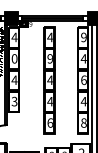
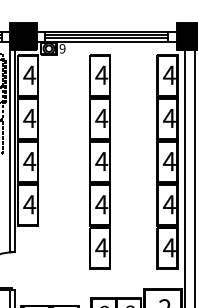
text: (83, 37) -> (168, 75), 9 -> 4
text: (14, 58) -> (29, 117), 0 -> 4
text: (49, 58) -> (100, 117), 9 -> 4
text: (83, 80) -> (168, 162), 6 -> 4
text: (14, 101) -> (29, 204), 3 -> 4
text: (49, 122) -> (100, 246), 6 -> 4
text: (83, 122) -> (168, 246), 8 -> 4

